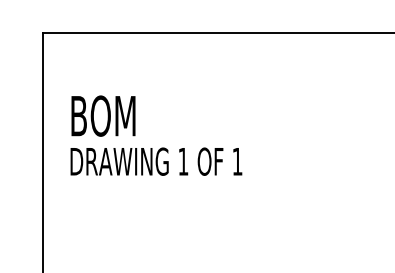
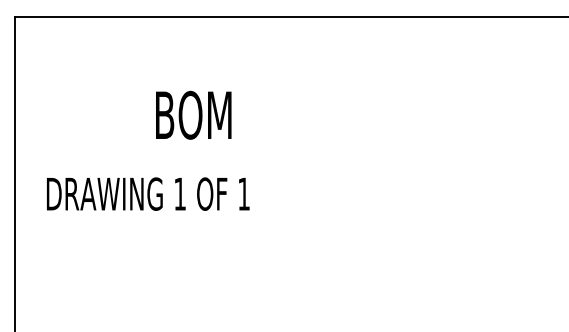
text: (103, 115) -> (193, 114), moved
text: (156, 161) -> (148, 193), moved

